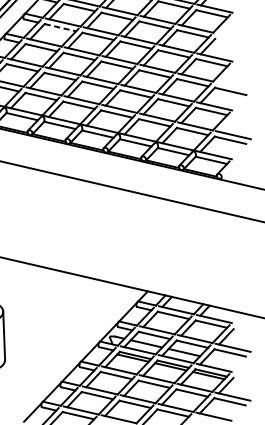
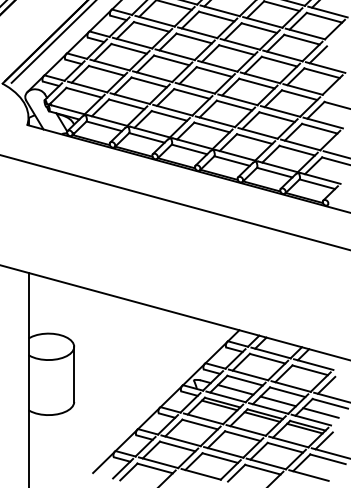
line: (61, 28) -> (152, 27), dashed -> solid
line: (221, 360) -> (320, 412), added

